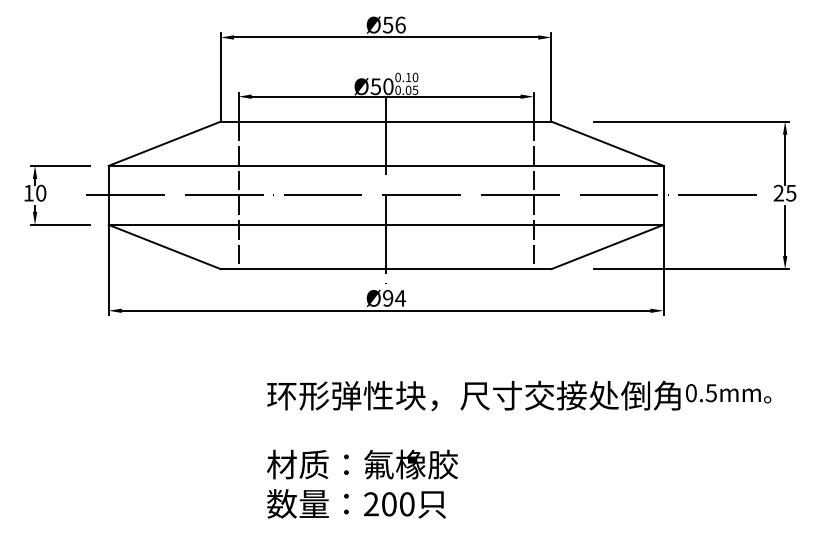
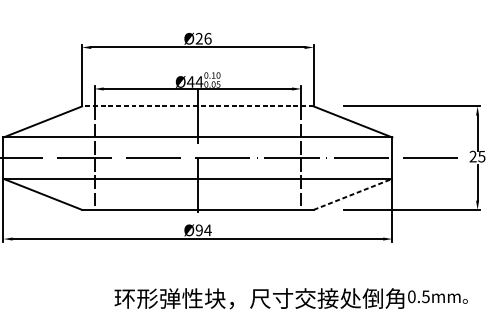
text: (387, 24) -> (198, 38), Ø56 -> Ø26
text: (381, 86) -> (194, 81), Ø50 -> Ø44
line: (385, 121) -> (197, 106), solid -> dashed
line: (607, 246) -> (353, 193), solid -> dashed

